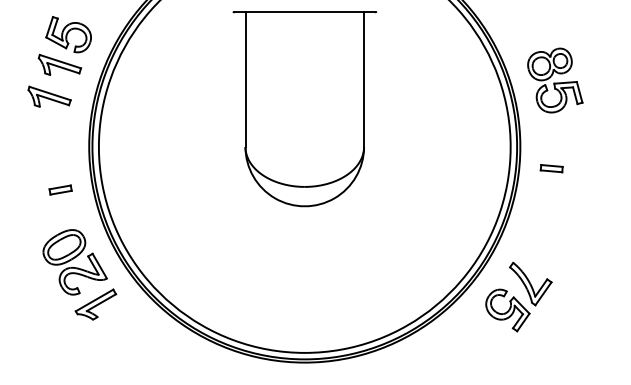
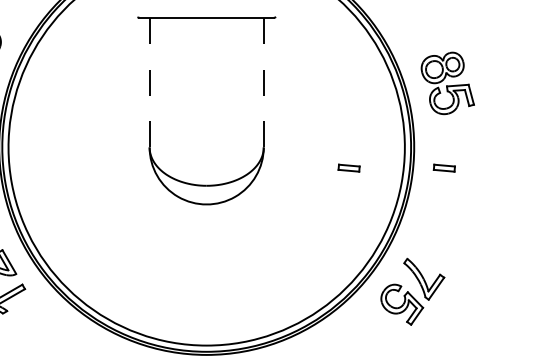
line: (245, 80) -> (149, 83), solid -> dashed
line: (364, 80) -> (264, 83), solid -> dashed
part: (452, 168) -> (348, 168), added

